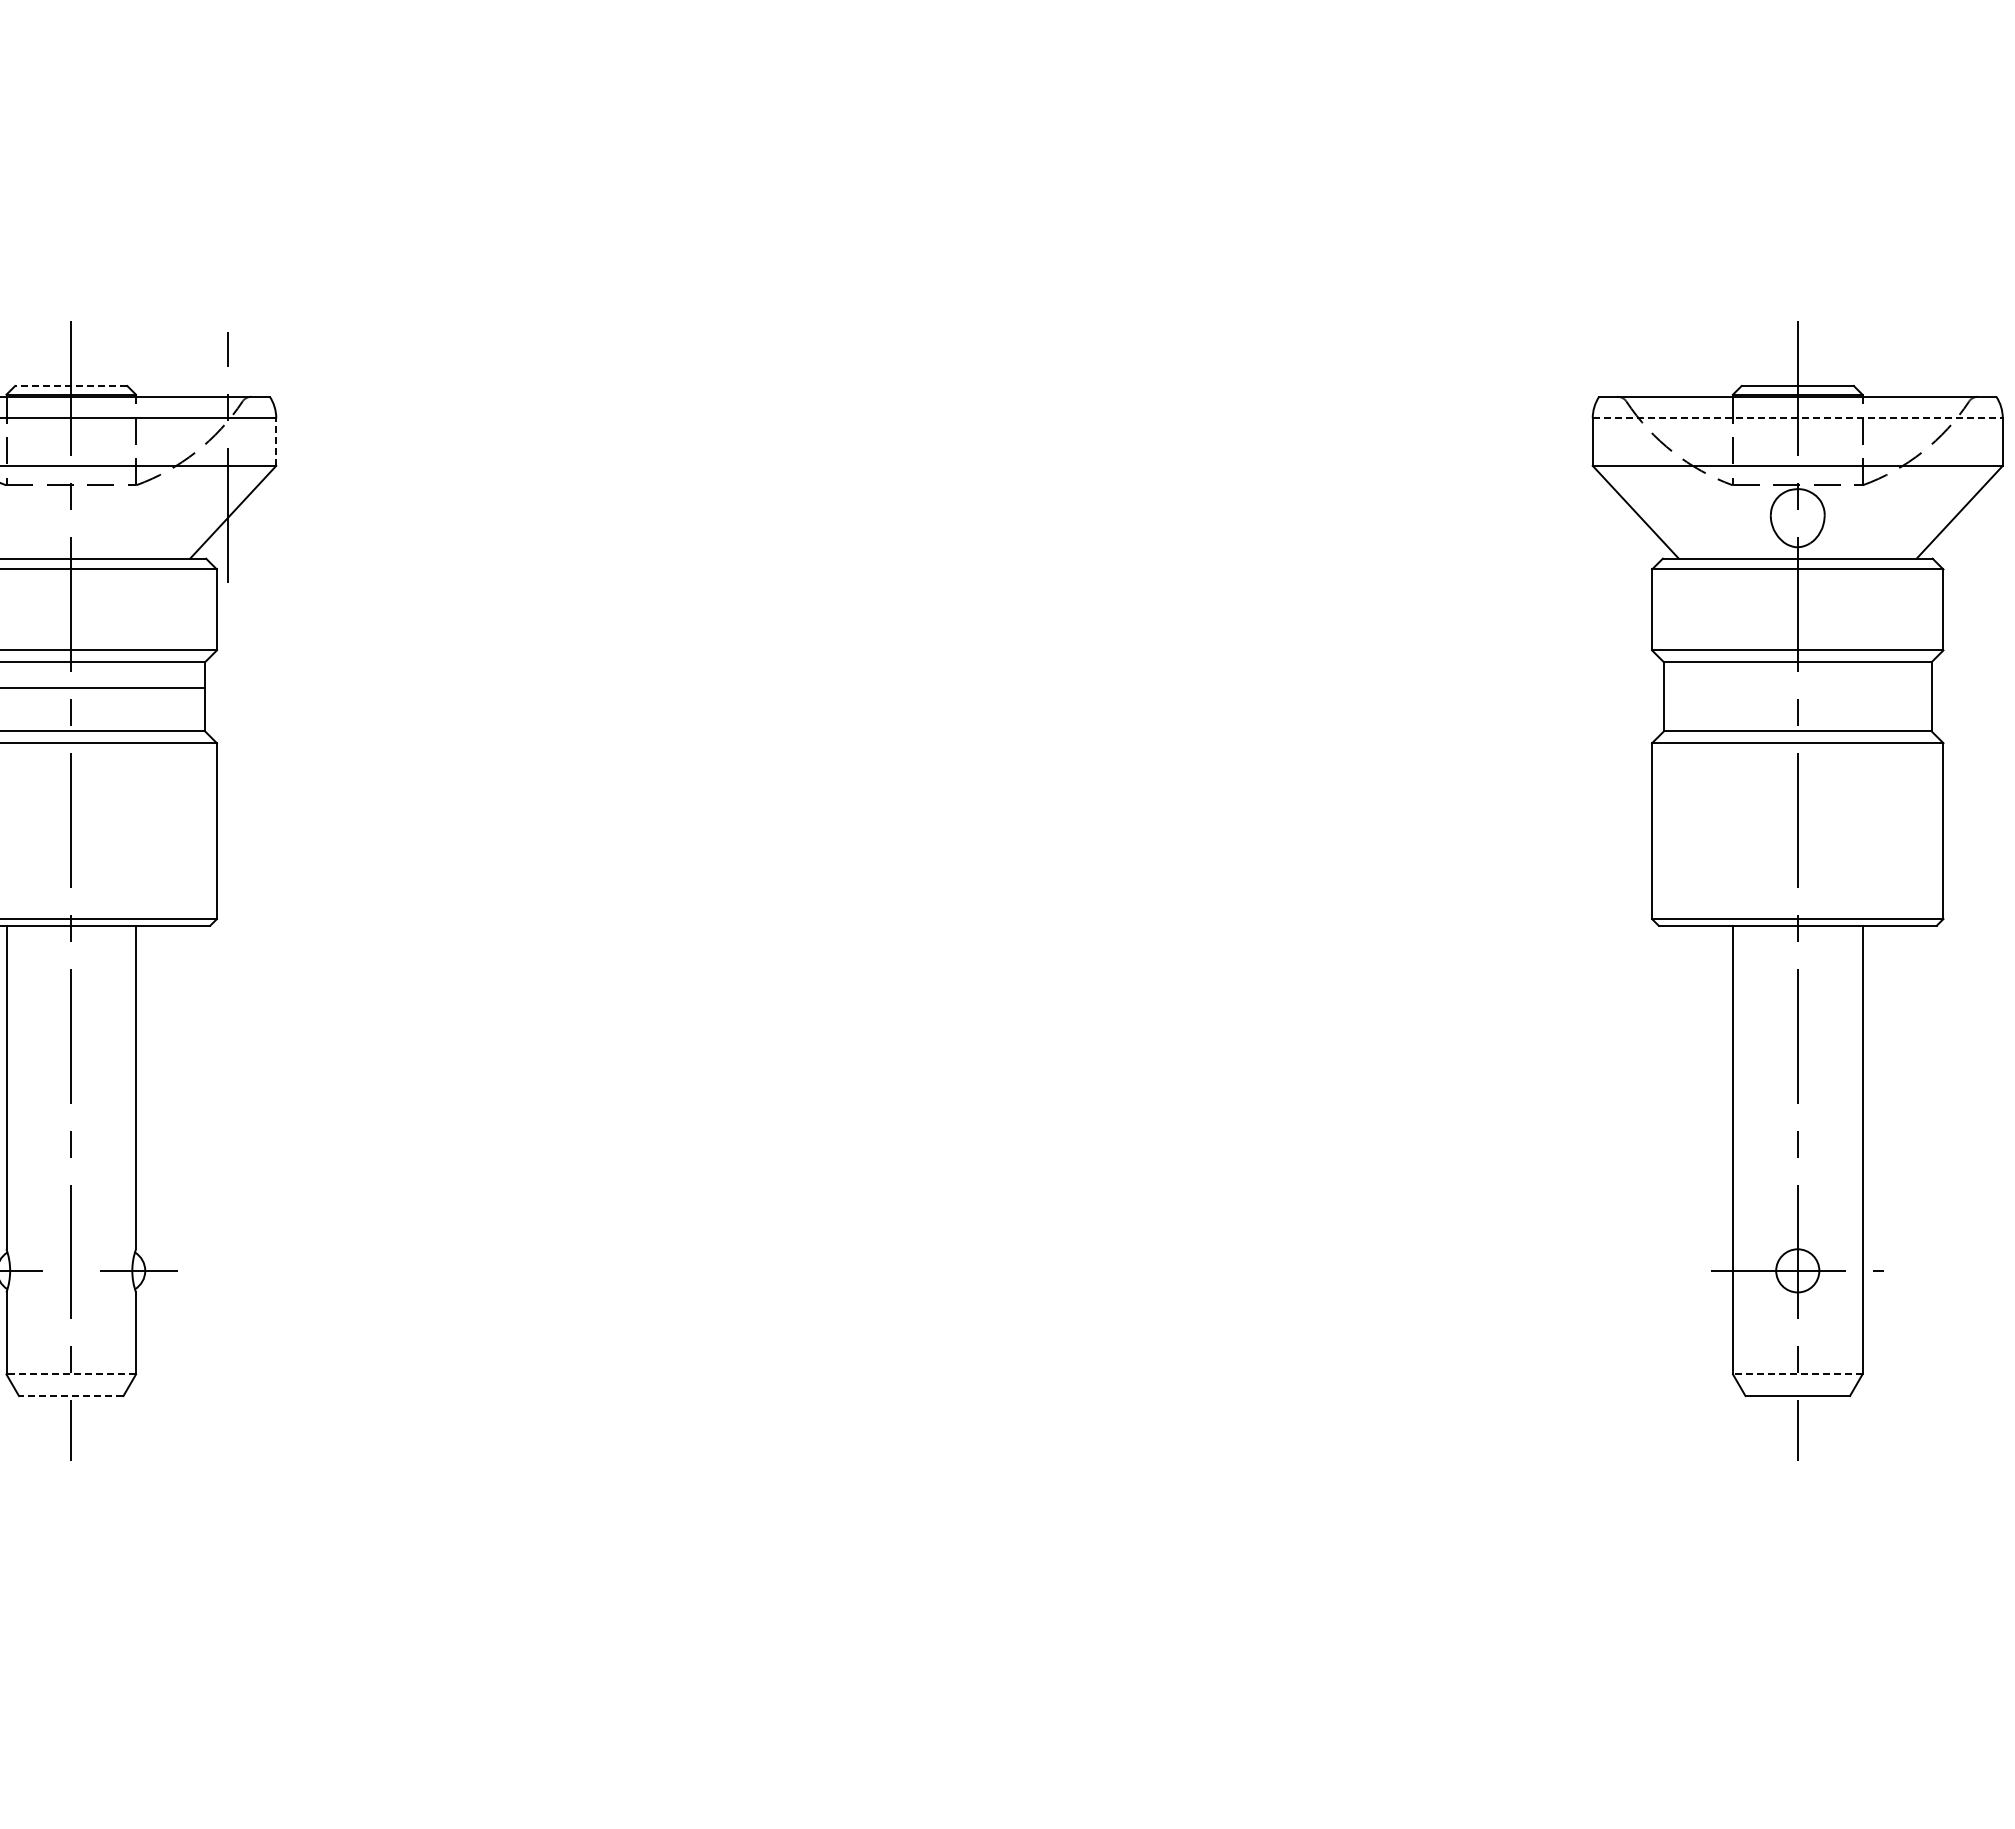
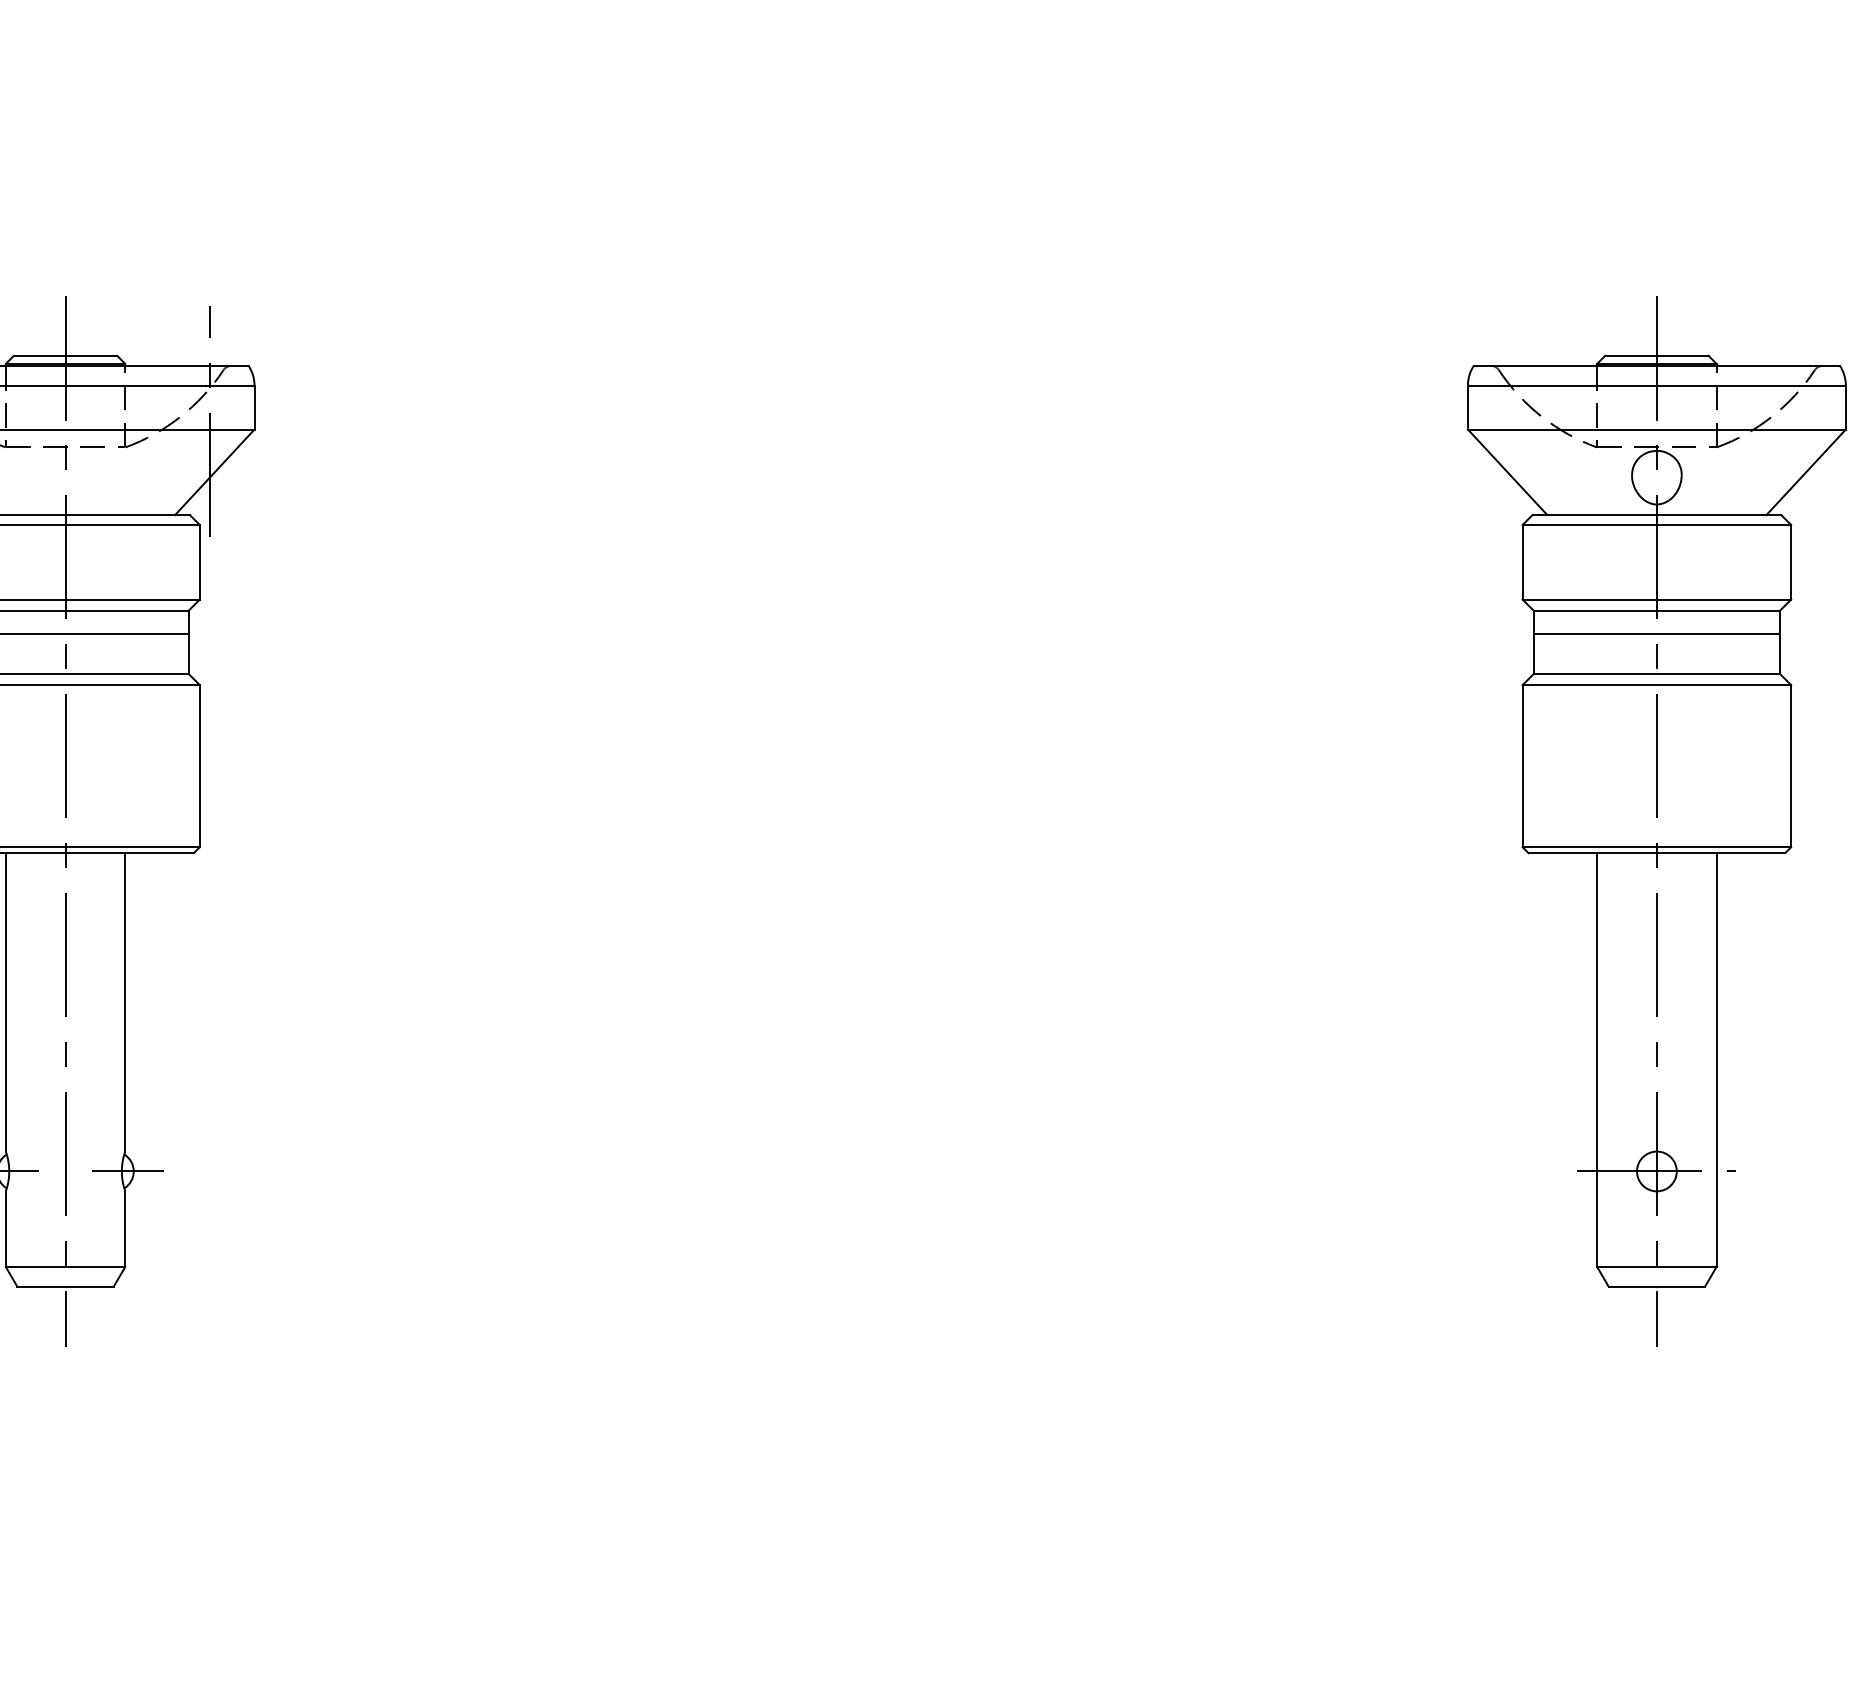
line: (70, 386) -> (64, 356), dashed -> solid
line: (1798, 418) -> (1657, 385), dashed -> solid
line: (276, 442) -> (254, 407), dashed -> solid
line: (1797, 688) -> (1656, 634), added
line: (71, 1374) -> (65, 1266), dashed -> solid
line: (1797, 1374) -> (1656, 1266), dashed -> solid
line: (70, 1396) -> (64, 1287), dashed -> solid

